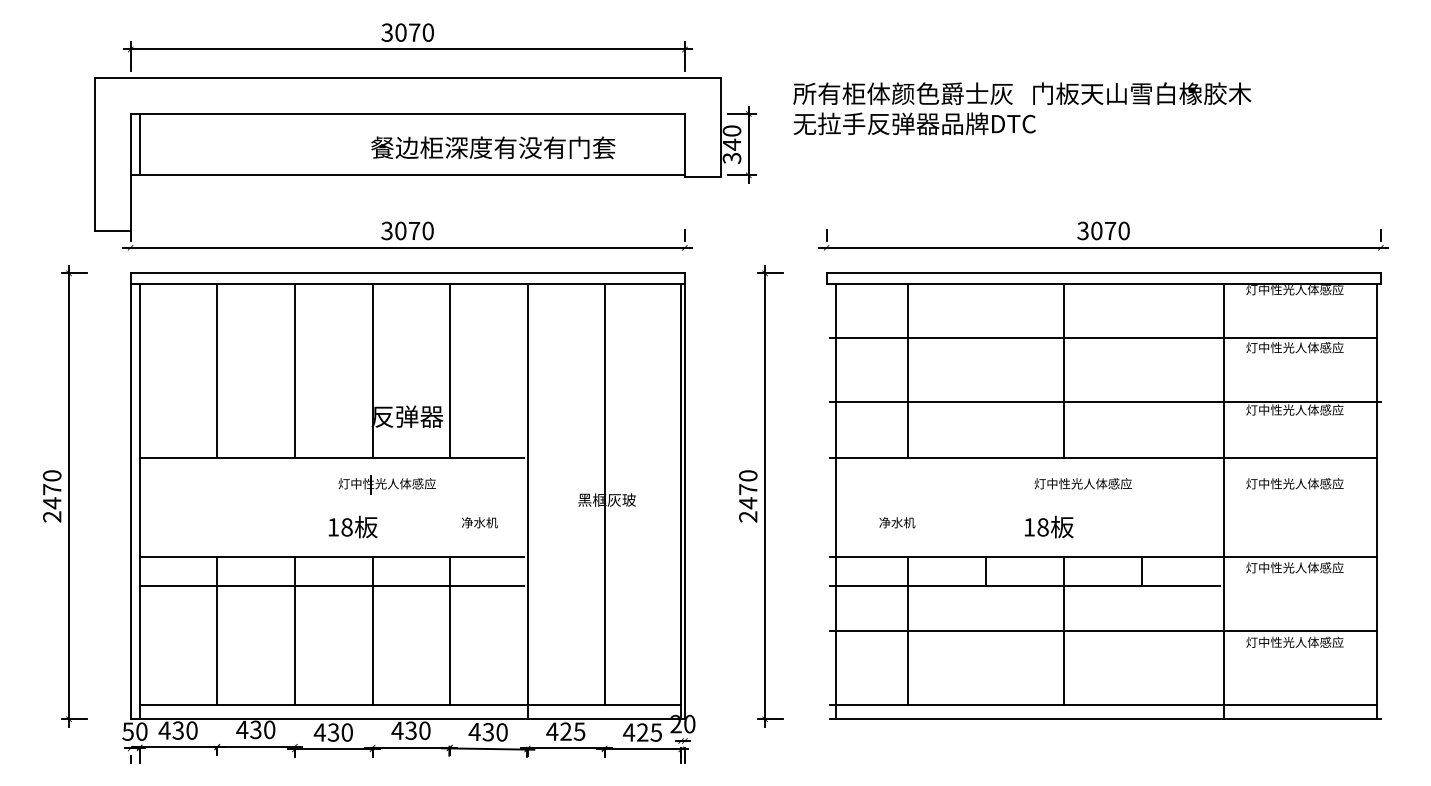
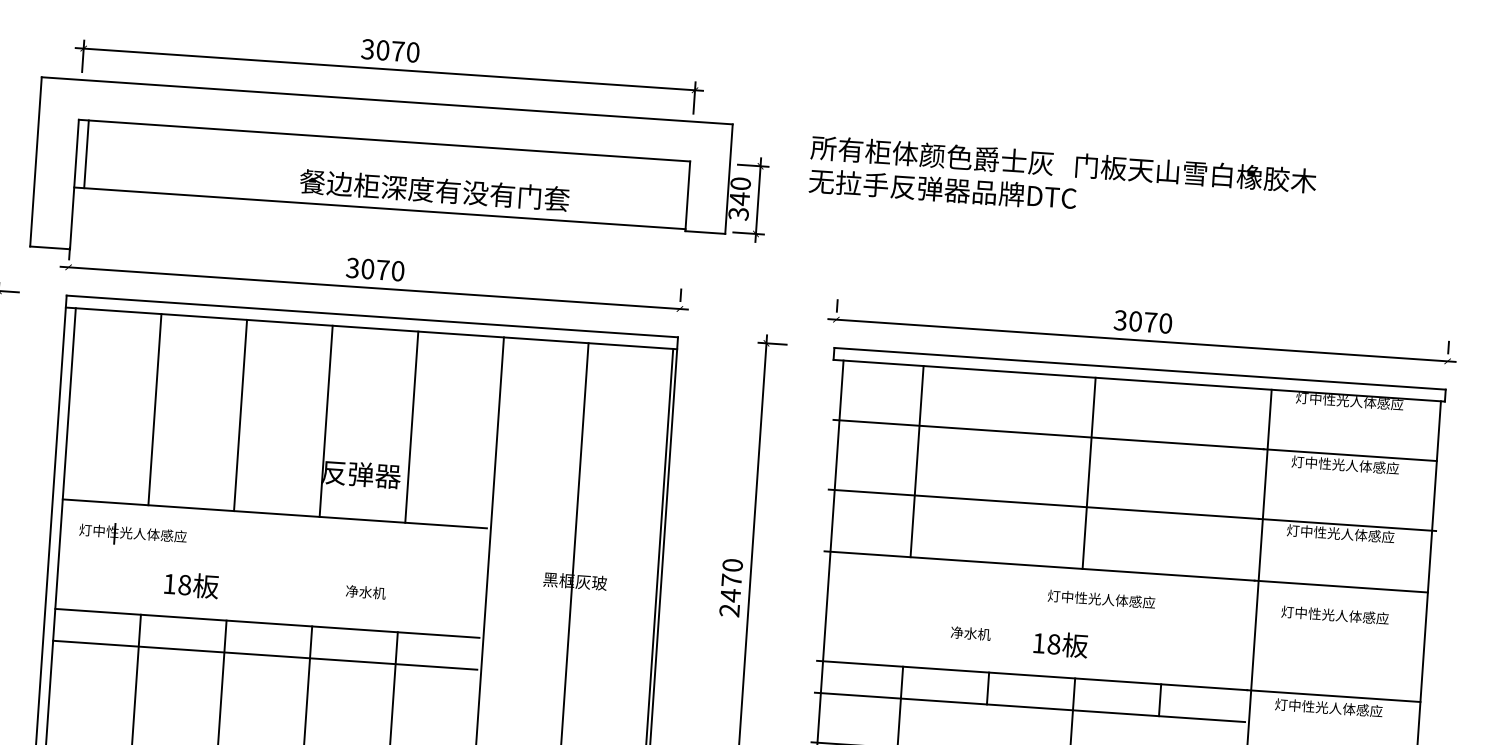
text: (493, 147) -> (435, 190), moved
part: (386, 484) -> (132, 534), moved
text: (479, 522) -> (365, 592), moved
text: (897, 522) -> (971, 633), moved
text: (352, 526) -> (190, 584), moved

